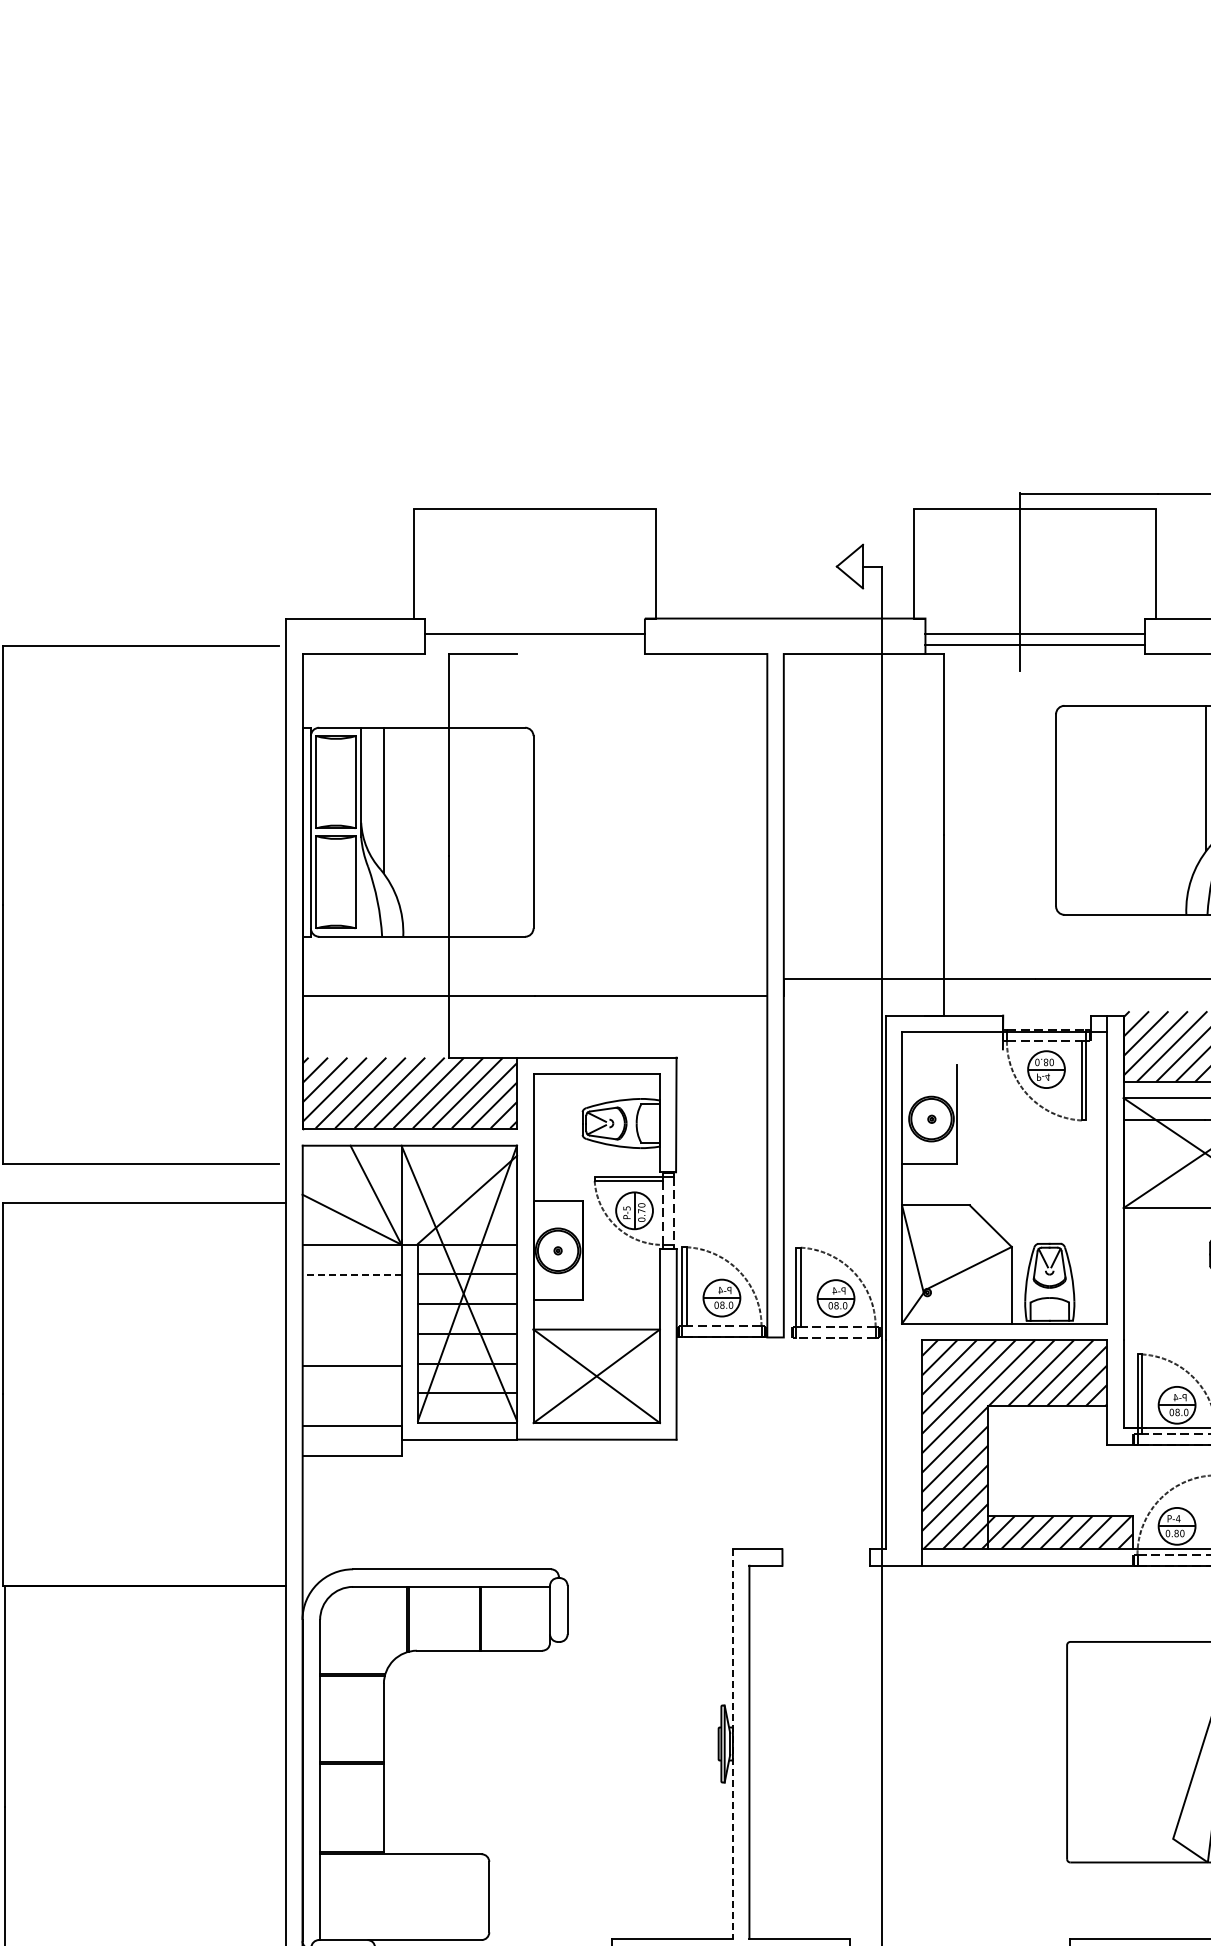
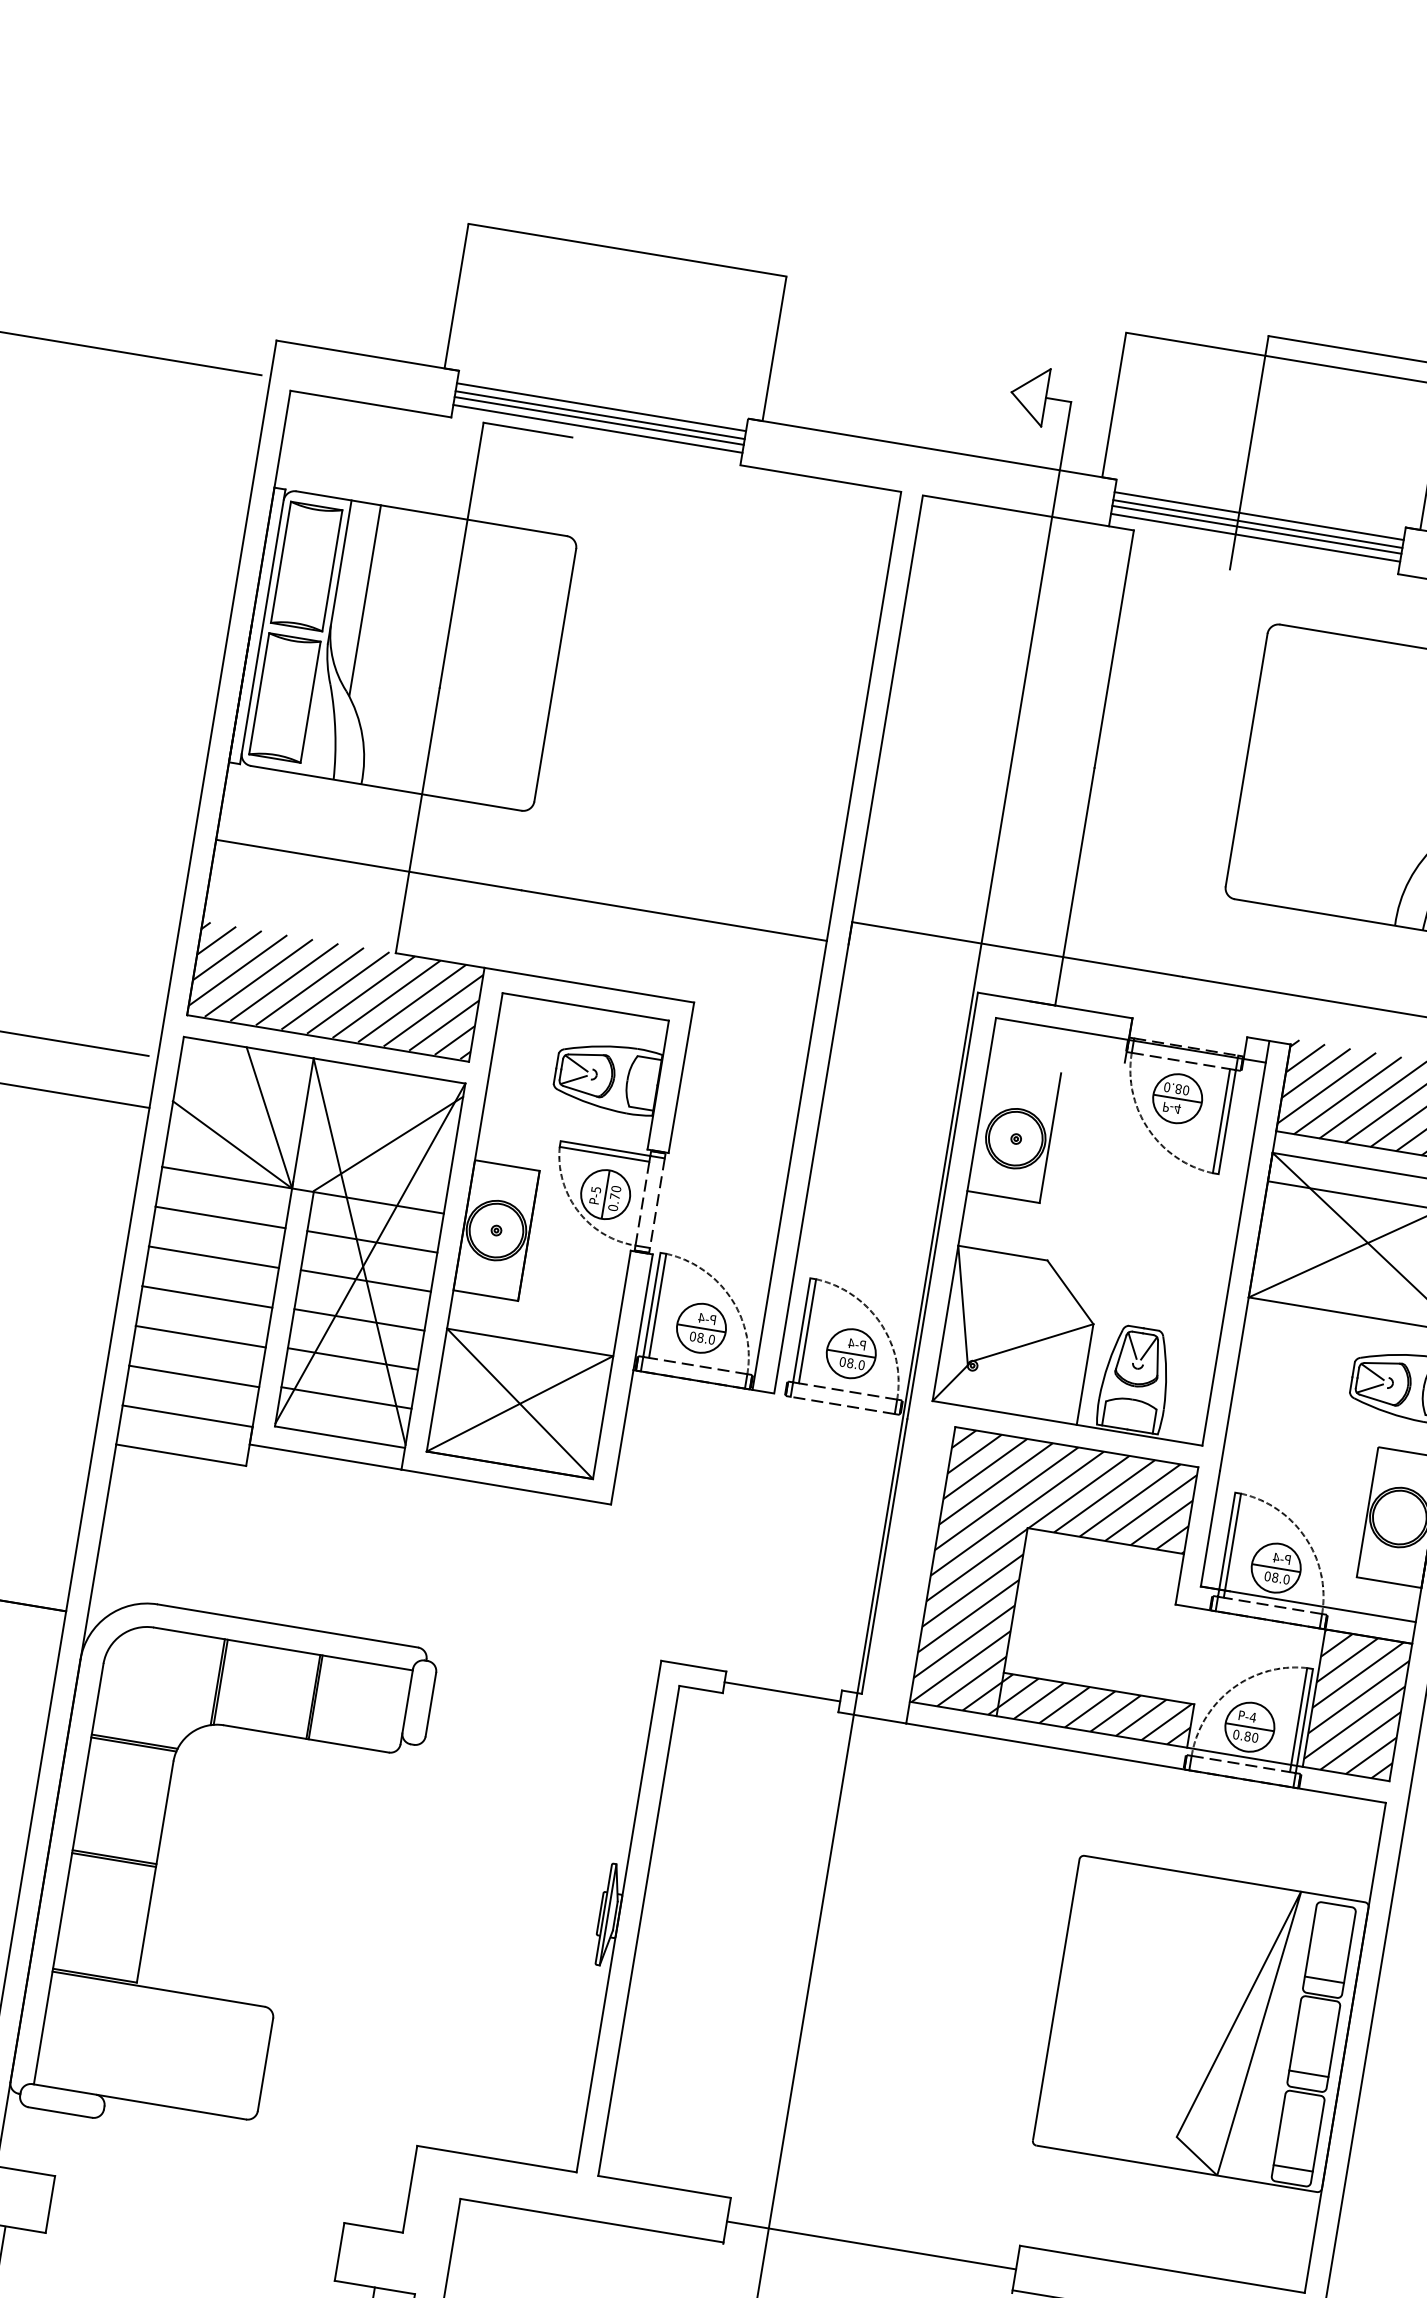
line: (534, 628) -> (600, 407), added
line: (1035, 628) -> (1259, 516), added
line: (534, 638) -> (598, 420), added
line: (1035, 638) -> (1256, 529), added
line: (534, 644) -> (597, 428), added
line: (352, 1274) -> (221, 1216), dashed -> solid
line: (351, 1305) -> (213, 1257), added
line: (351, 1335) -> (206, 1296), added
line: (351, 1395) -> (193, 1375), added
line: (826, 1557) -> (782, 1691), added
line: (732, 1744) -> (618, 1917), dashed -> solid

